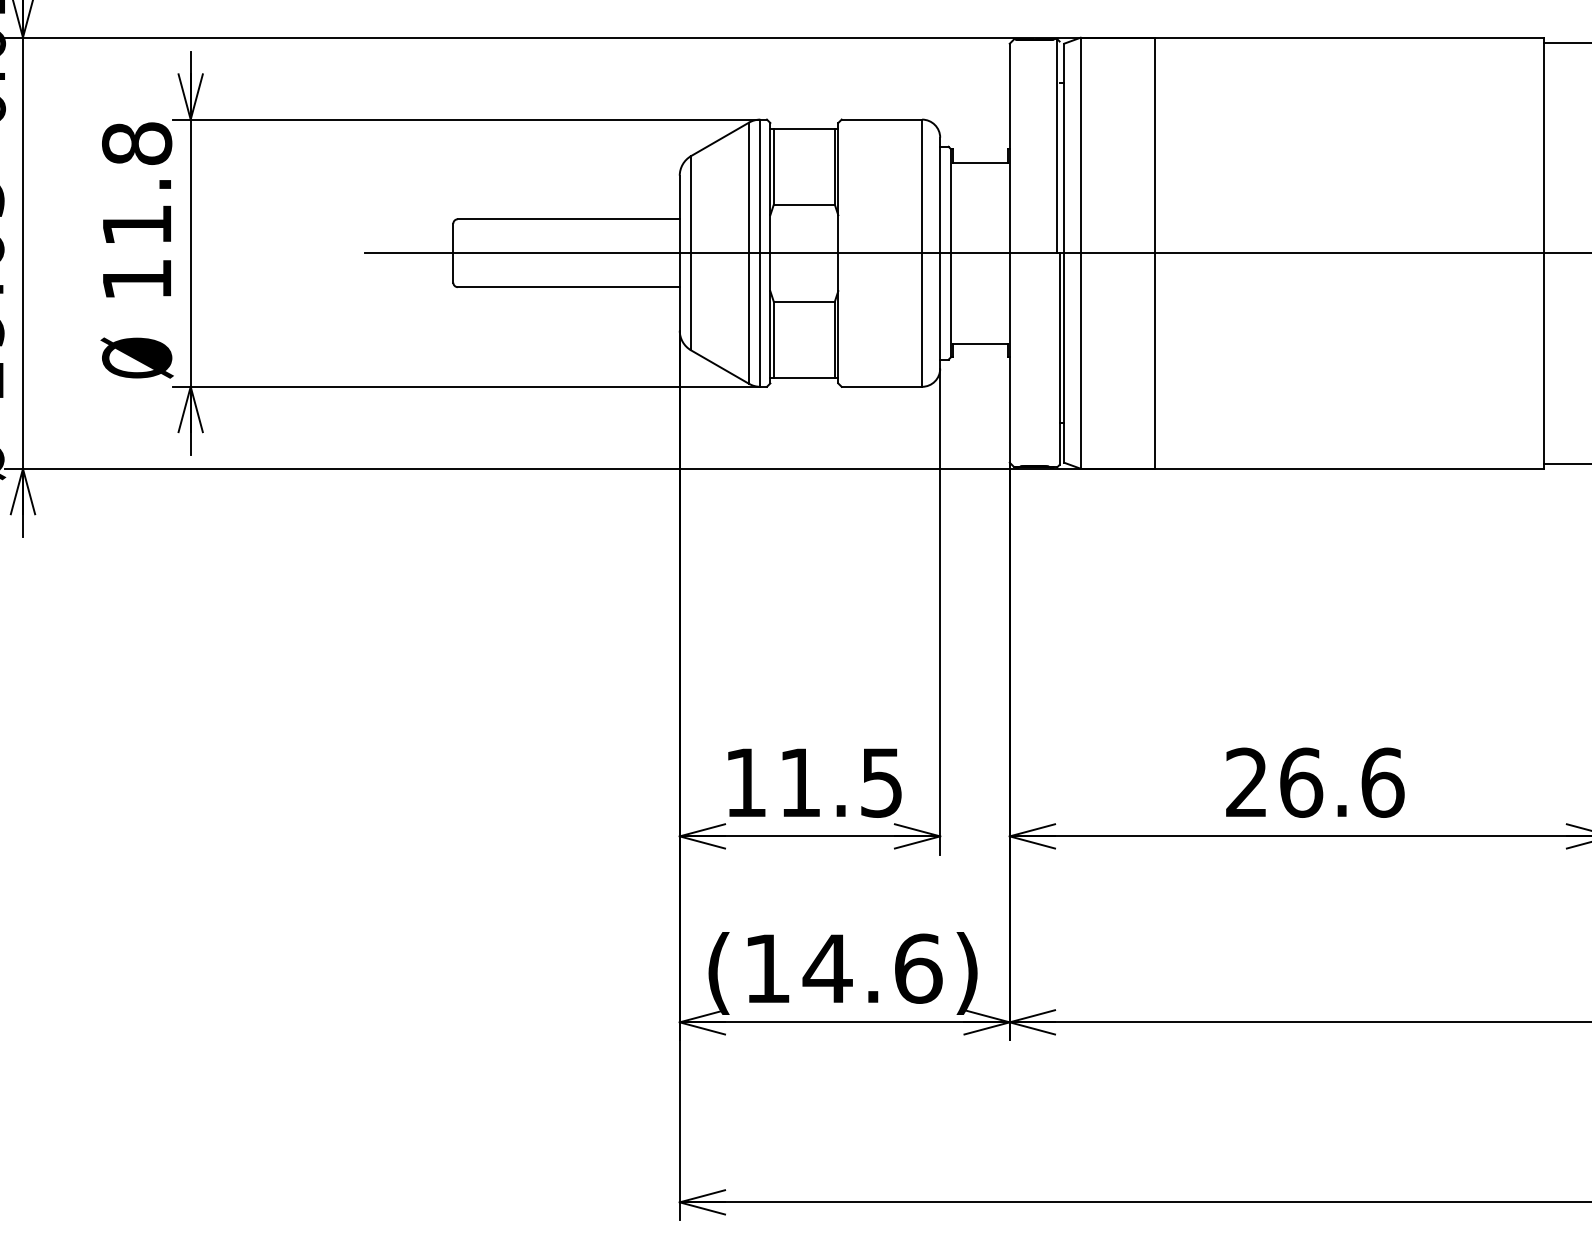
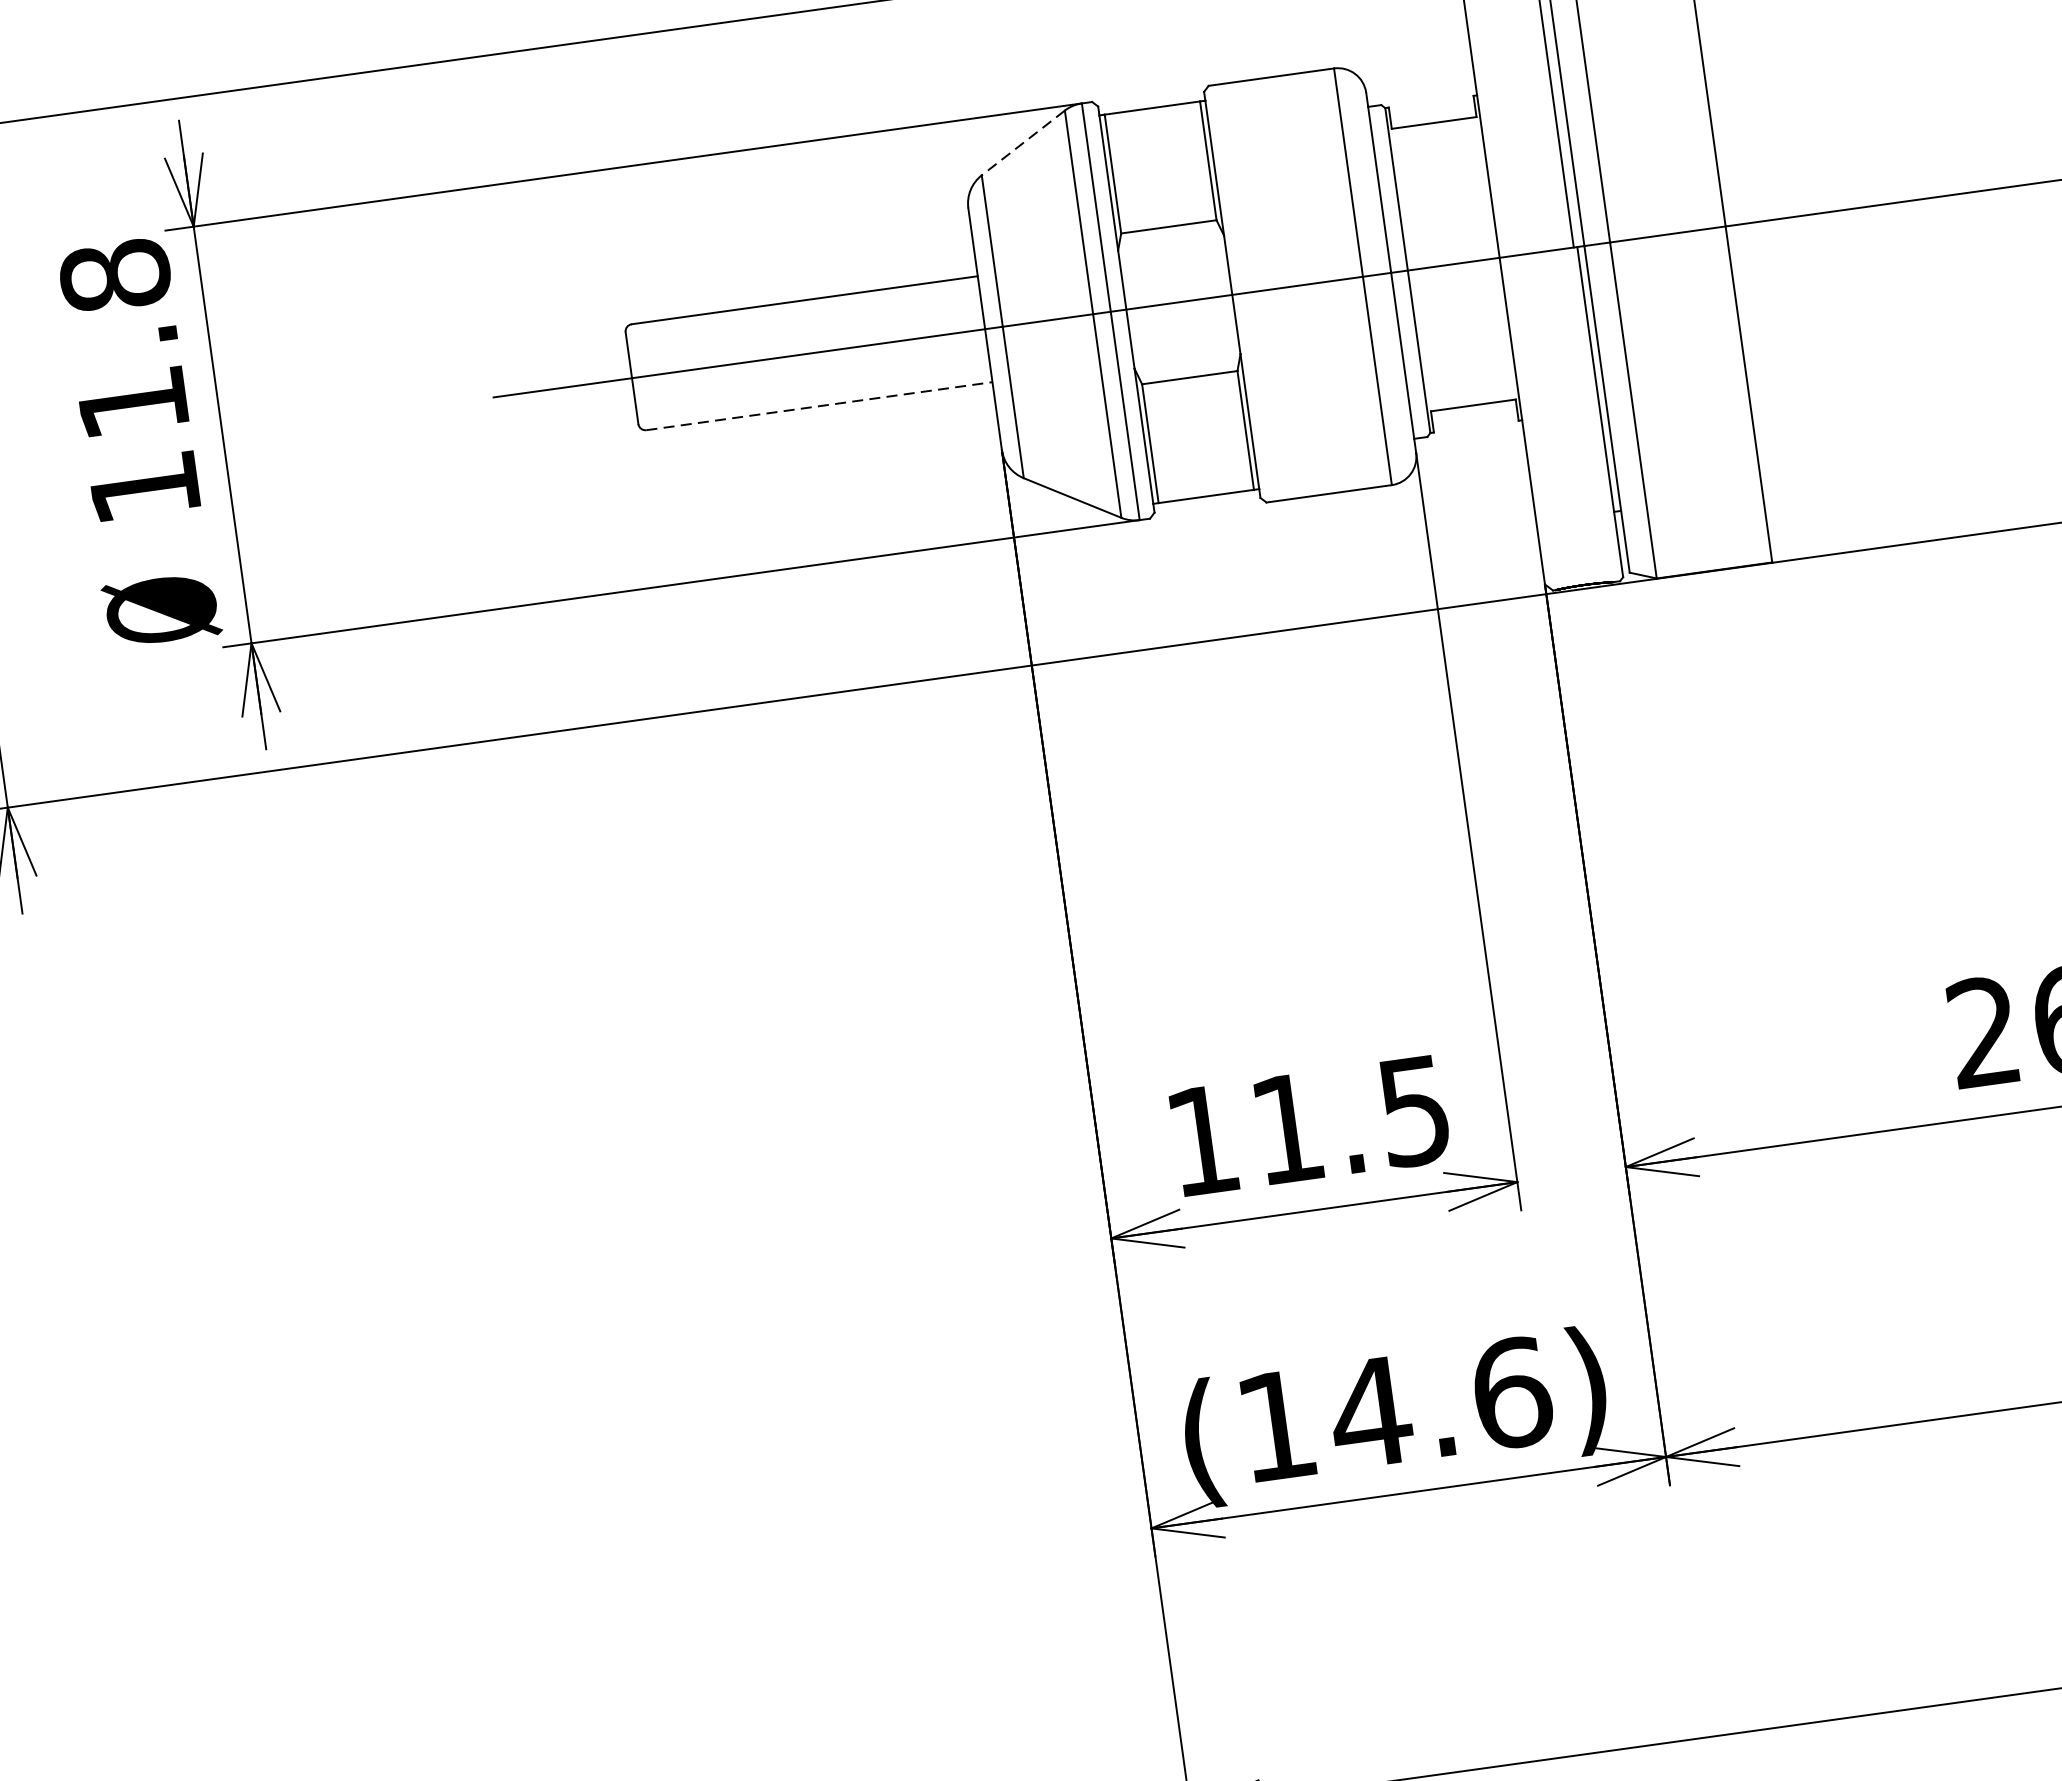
line: (719, 139) -> (1022, 143), solid -> dashed
line: (568, 287) -> (819, 406), solid -> dashed

